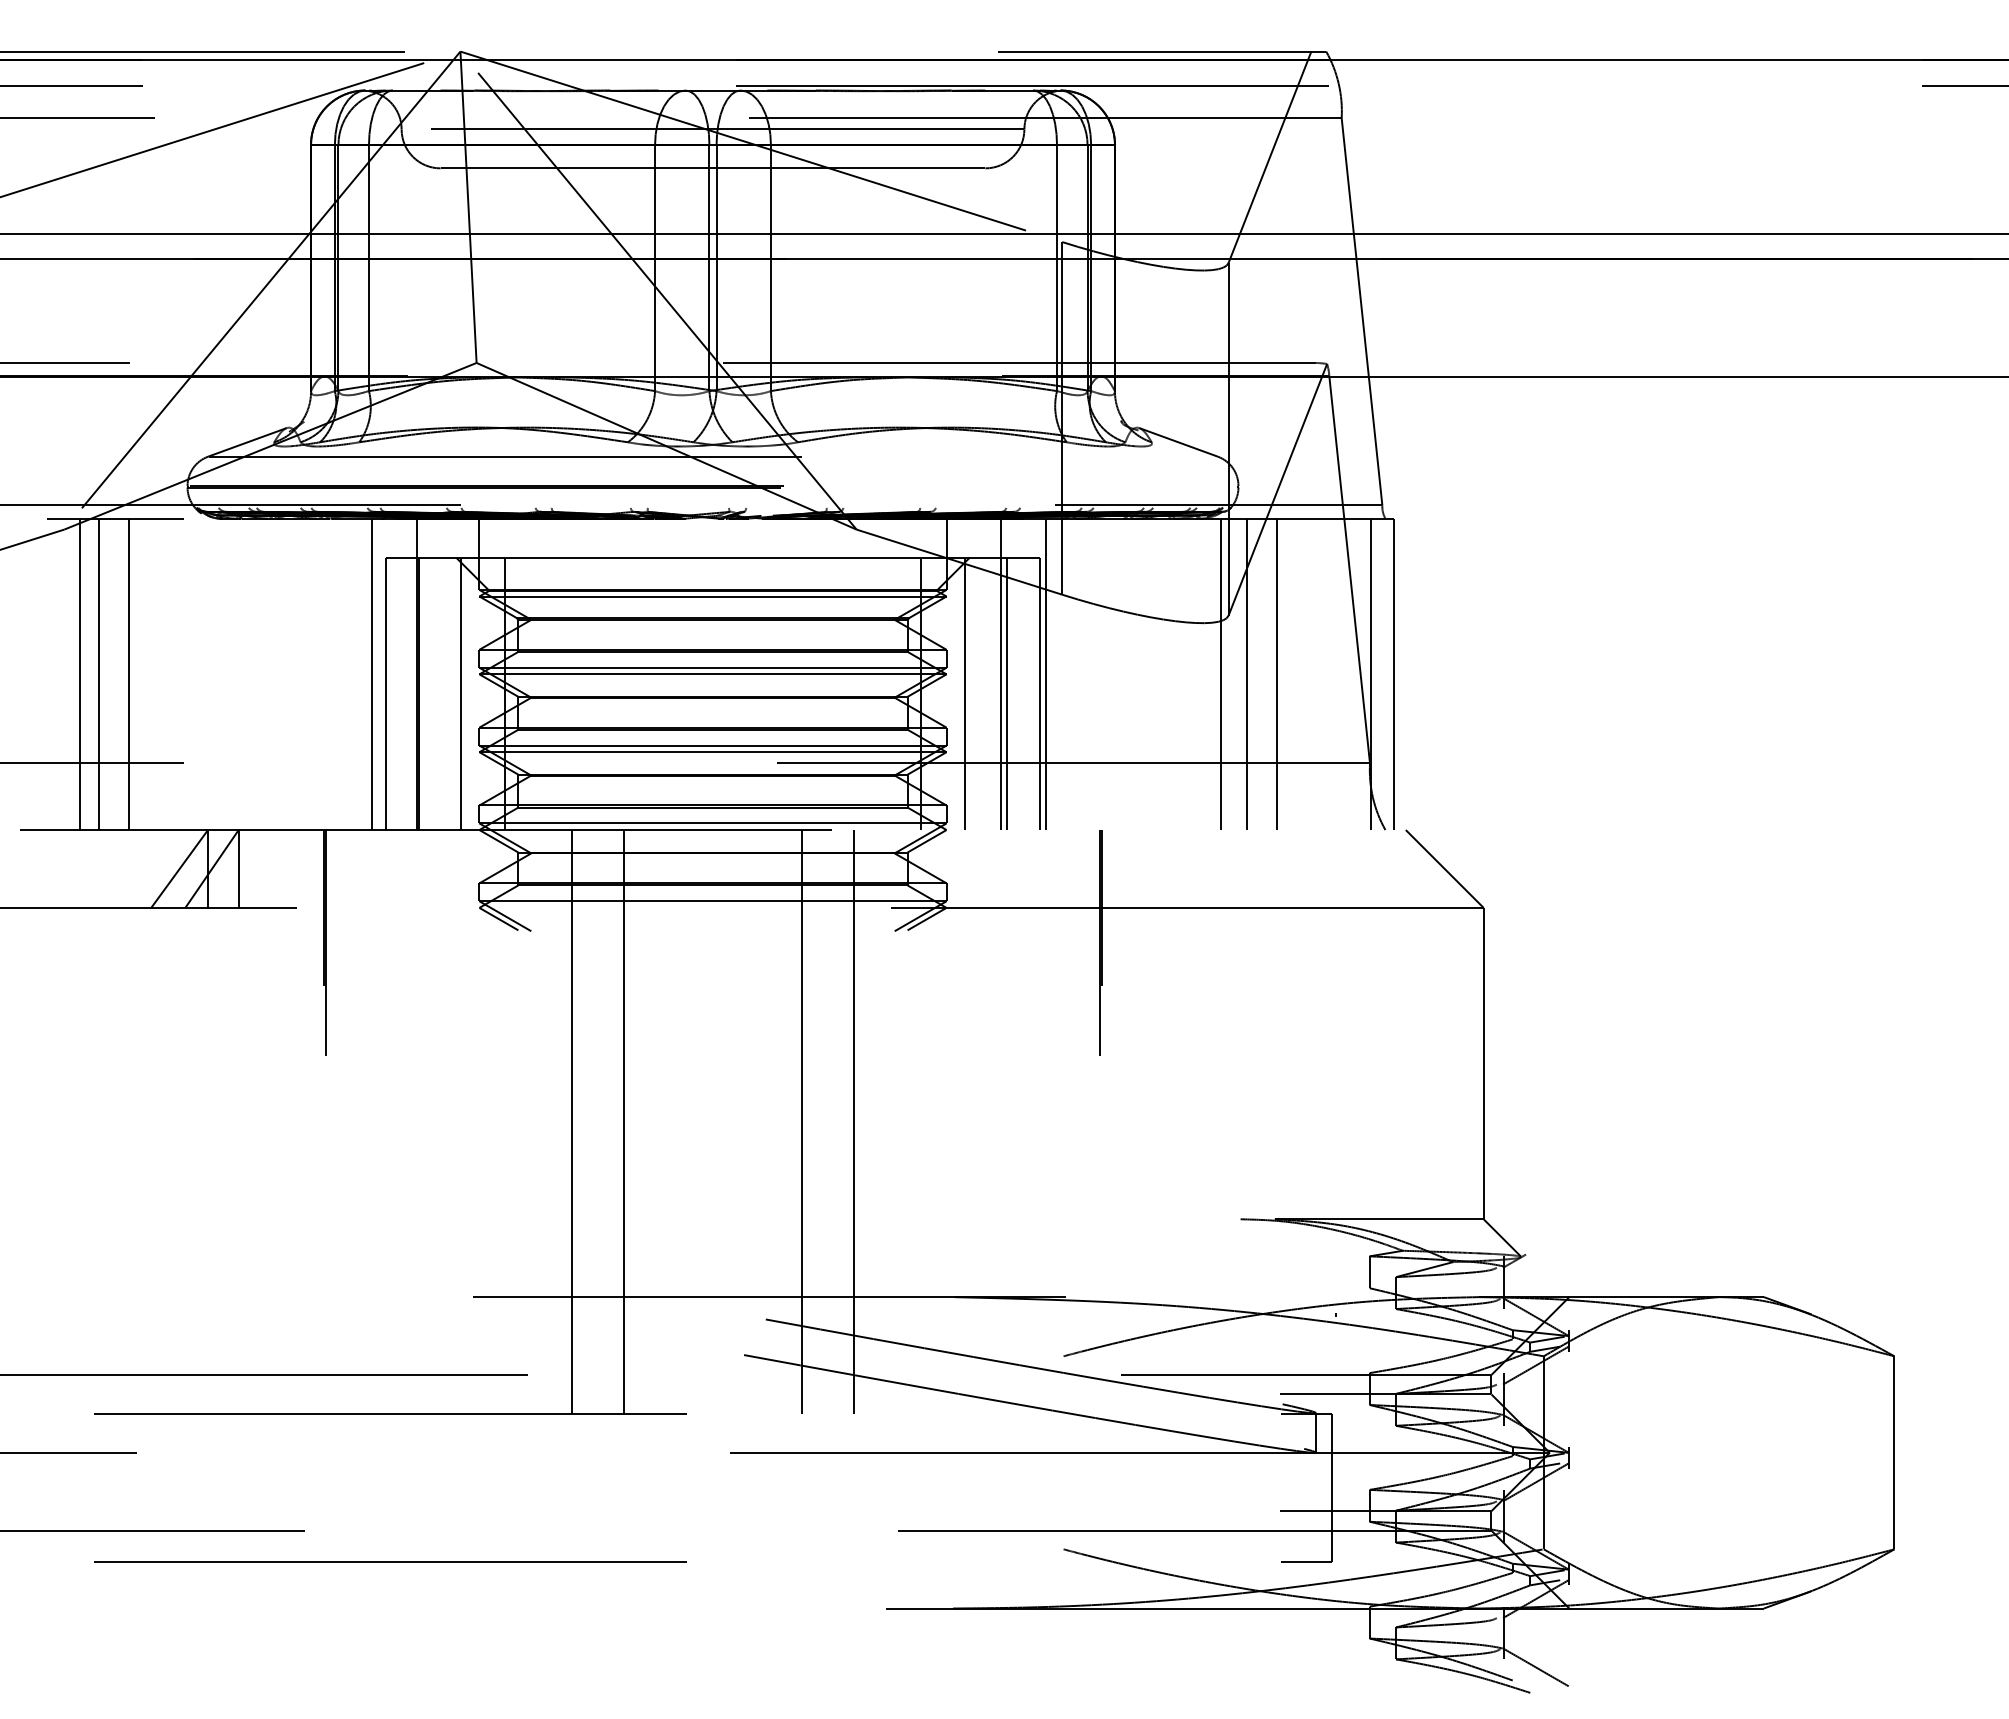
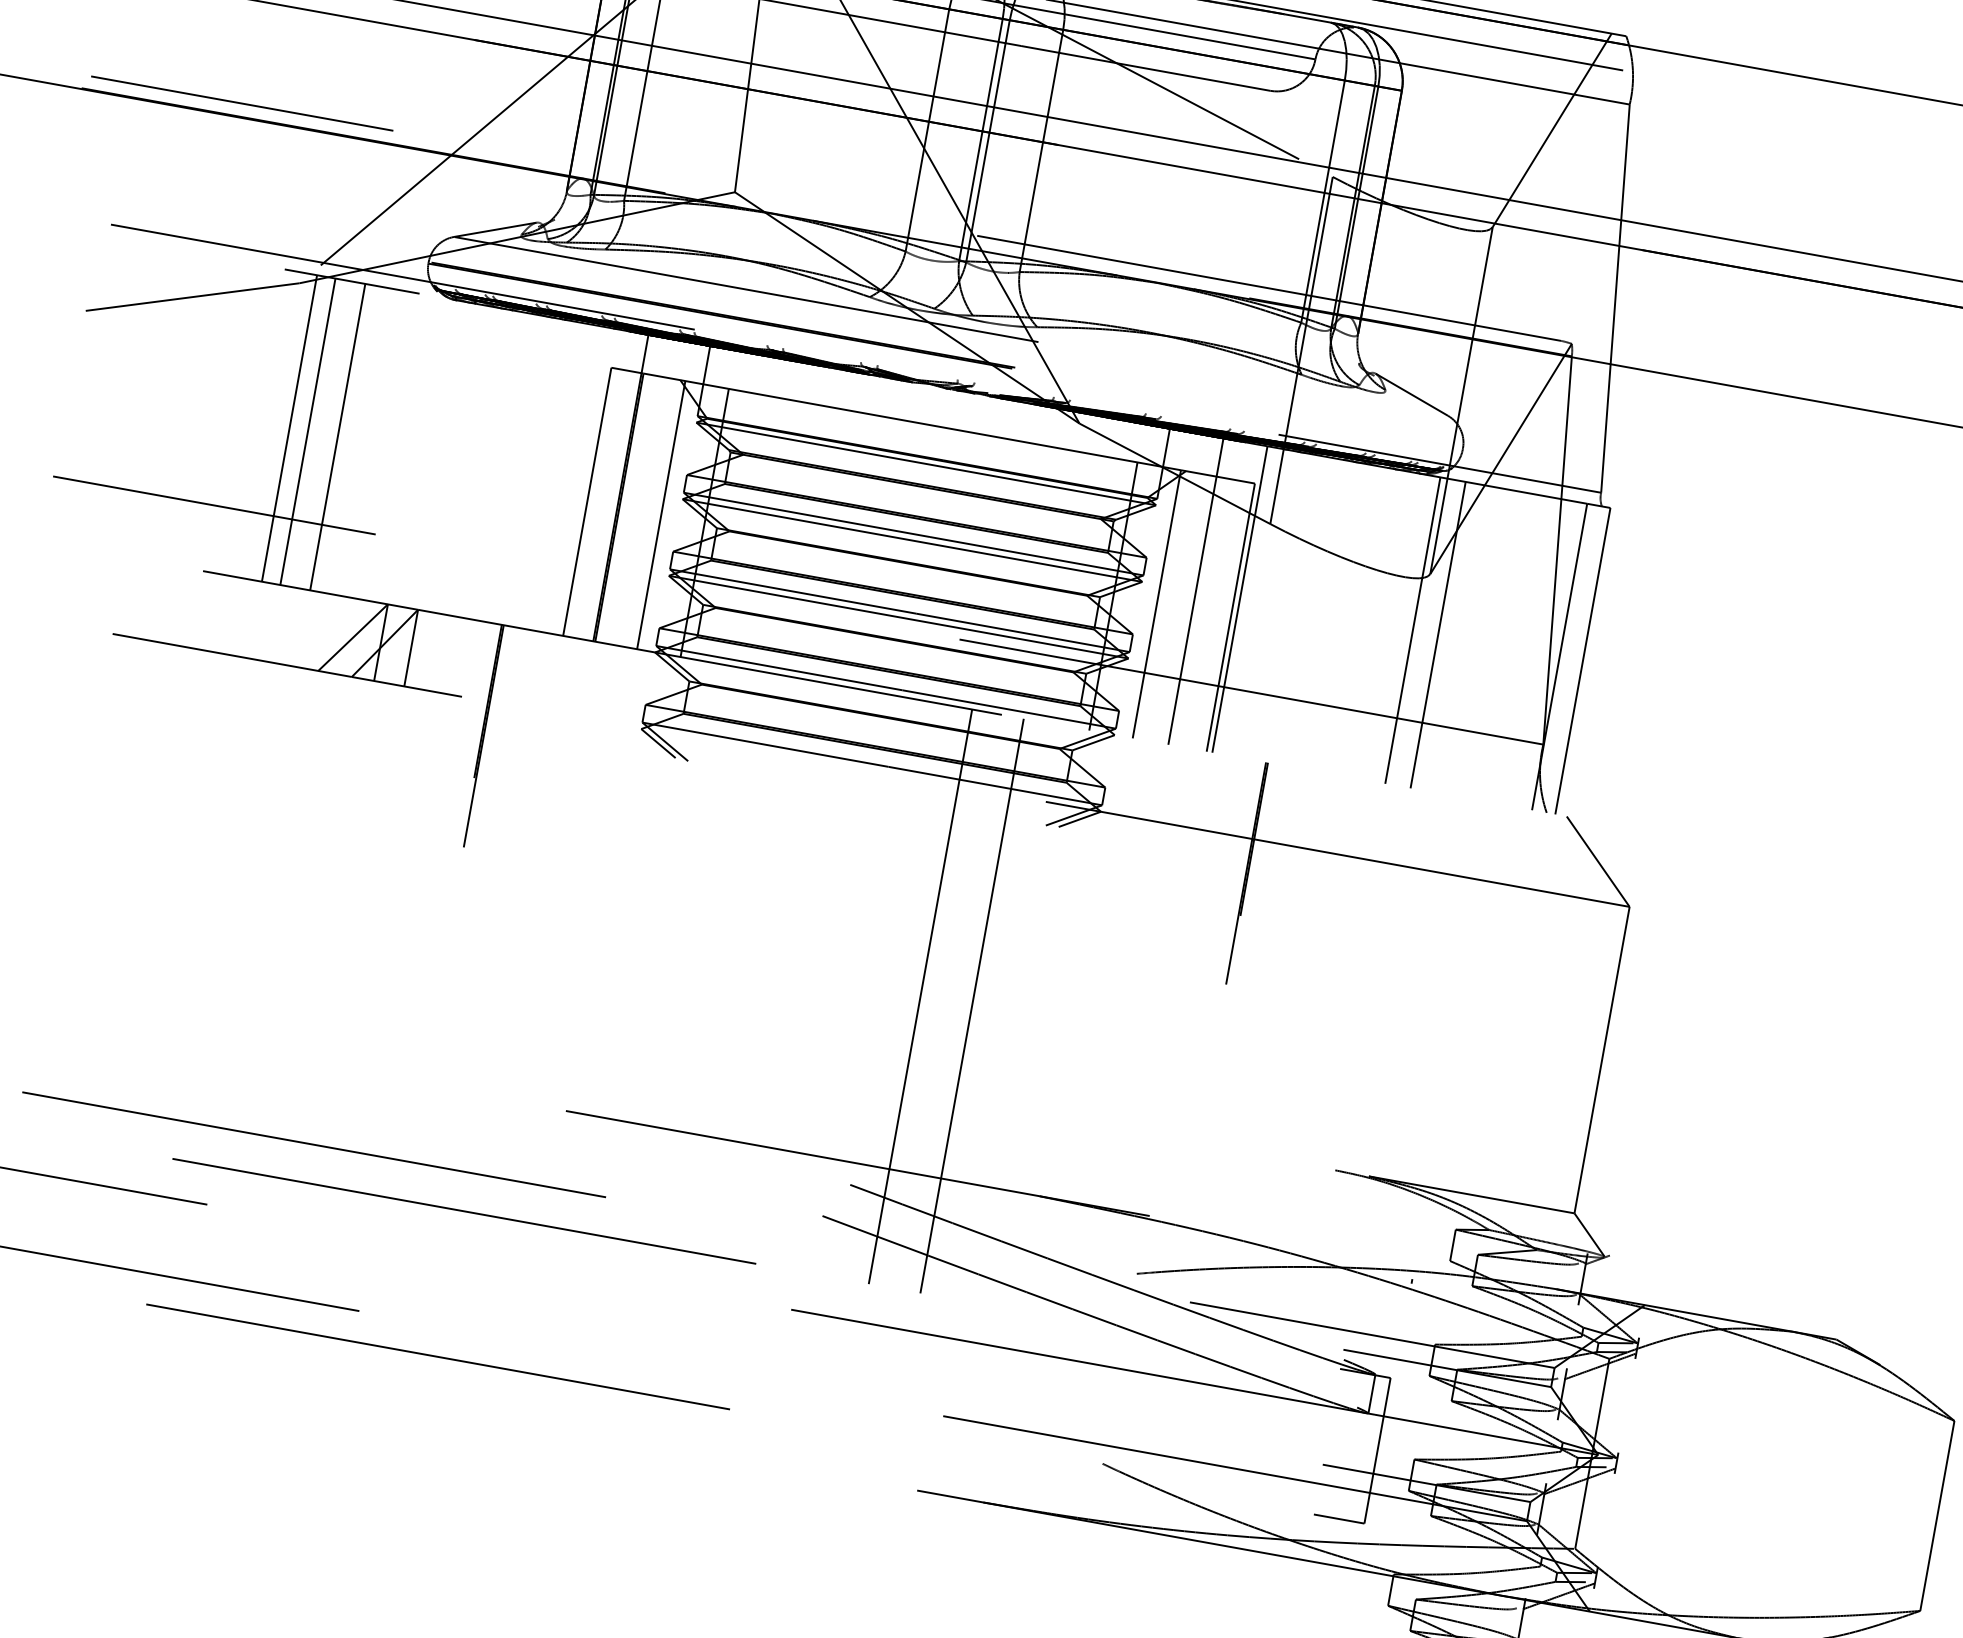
line: (372, 674) -> (577, 480), removed
line: (1276, 674) -> (1467, 640), removed
line: (1007, 693) -> (1198, 611), removed
line: (571, 1121) -> (694, 955), removed
line: (624, 1121) -> (746, 964), removed

